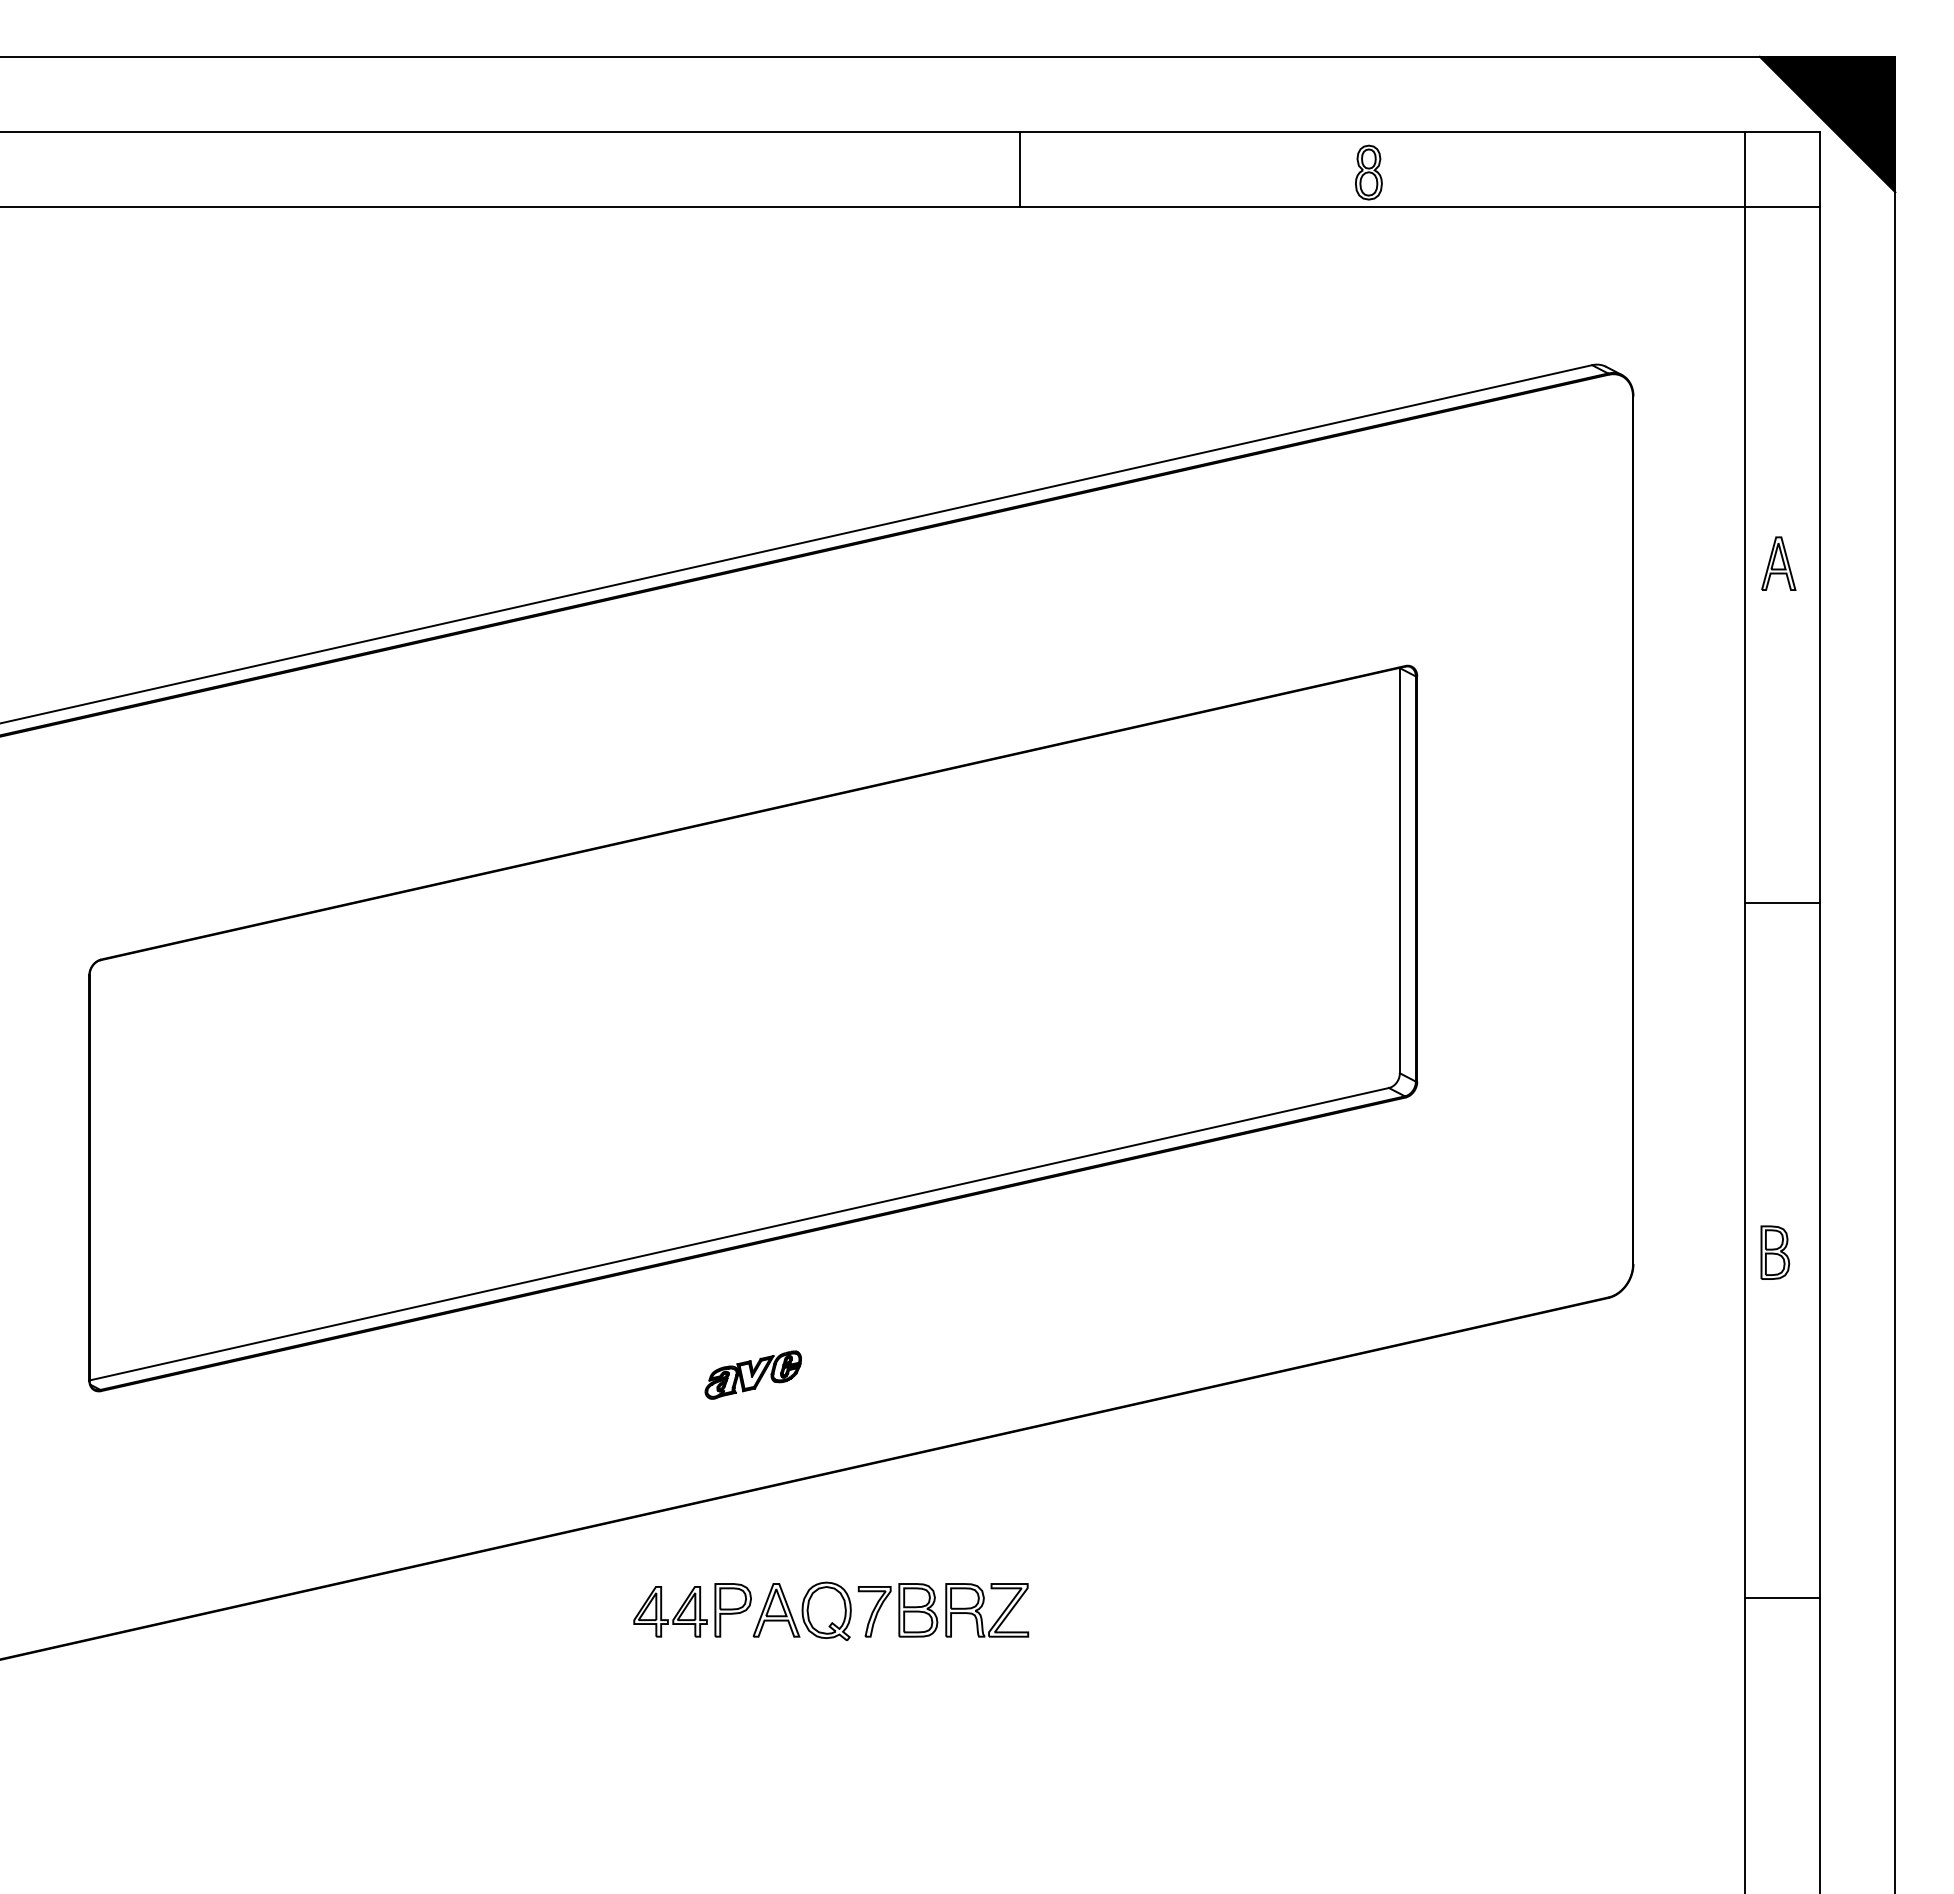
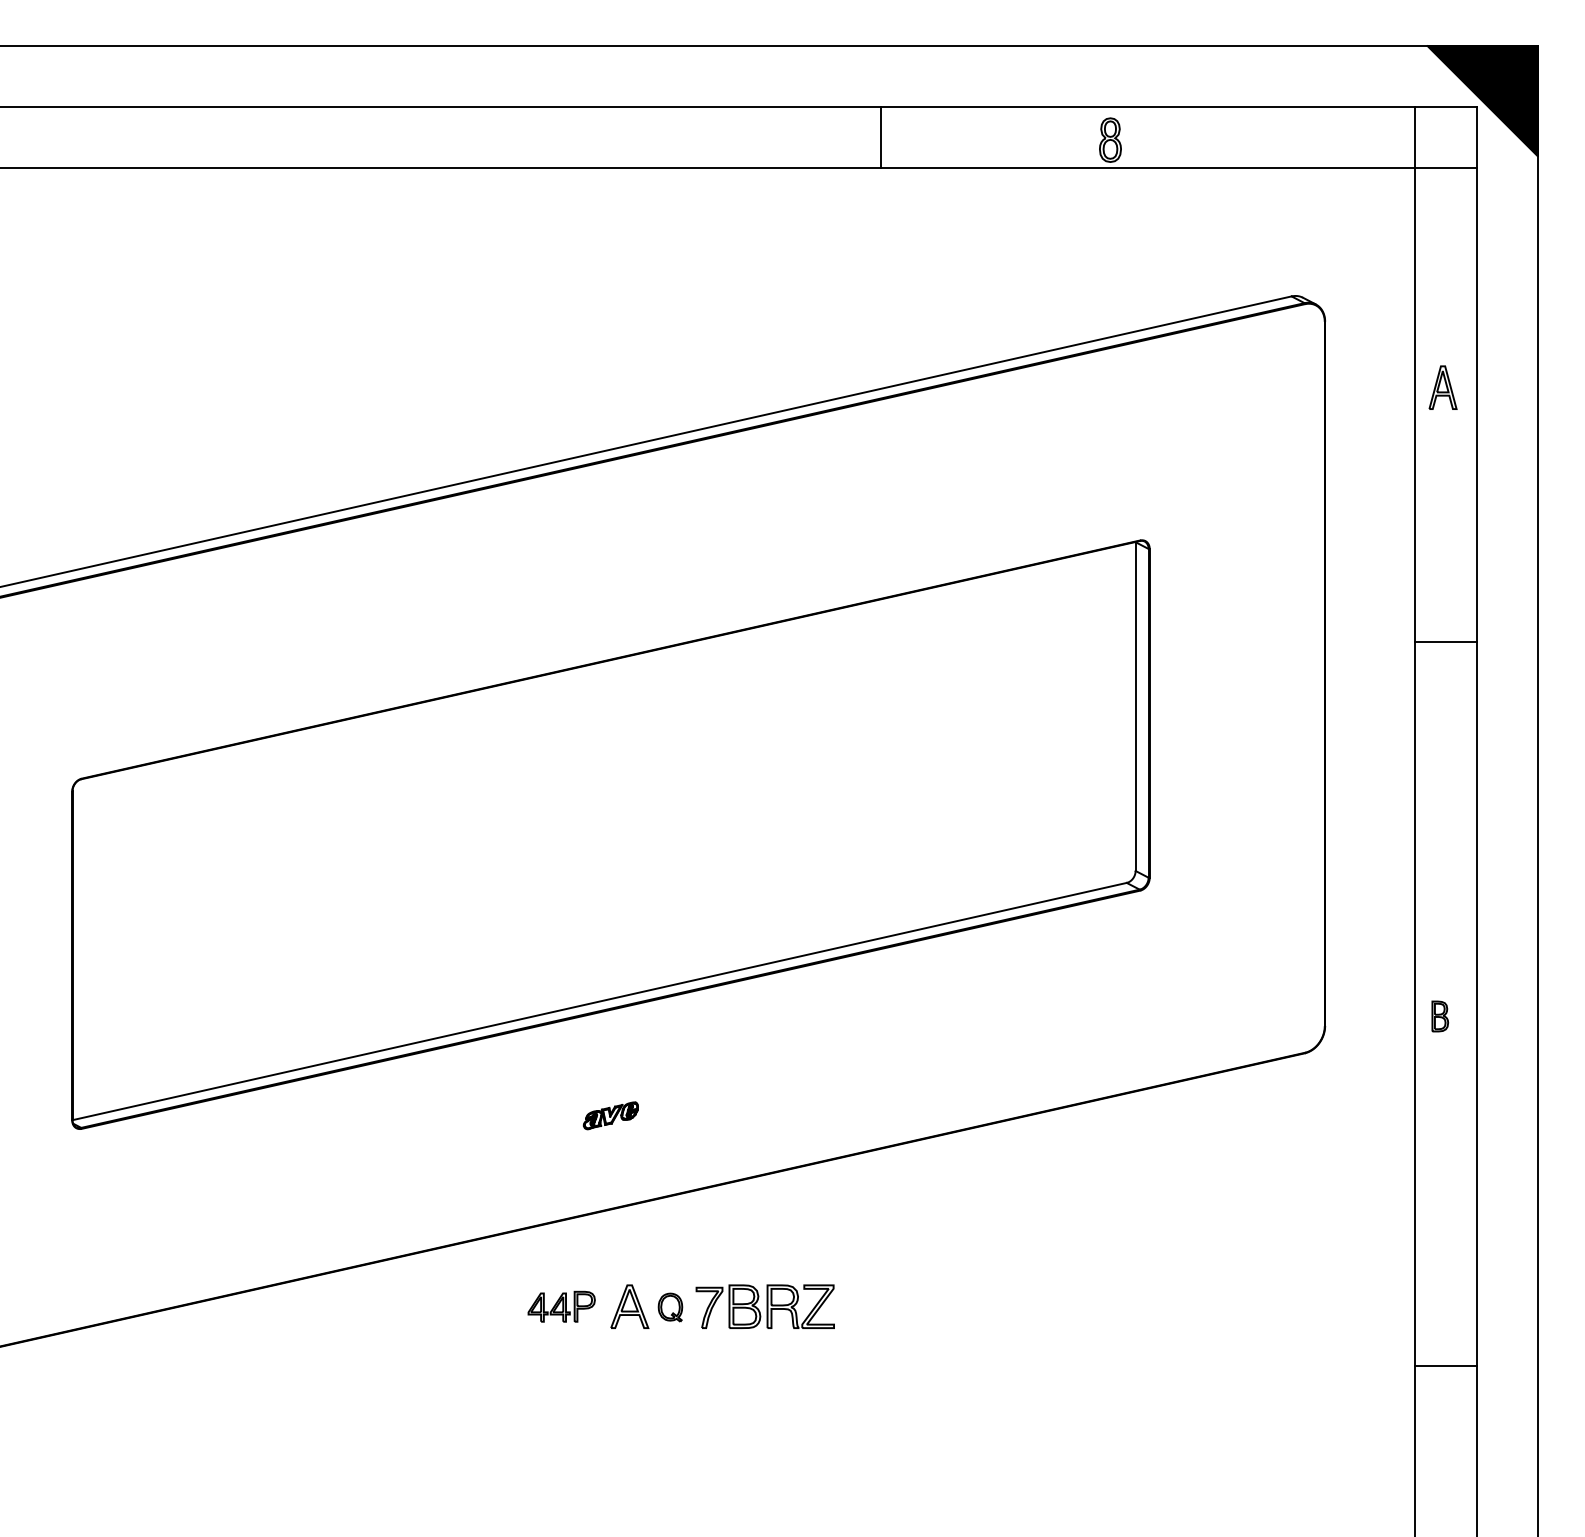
line: (1020, 169) -> (881, 137), moved
part: (1778, 563) -> (1442, 387), moved
line: (1782, 902) -> (1446, 641), moved
part: (1775, 1252) -> (1440, 1016), size x0.7
part: (752, 1374) -> (610, 1115), size x0.7
line: (1782, 1597) -> (1446, 1366), moved
part: (692, 1610) -> (561, 1306), size x0.7
part: (826, 1611) -> (670, 1307), size x0.6

